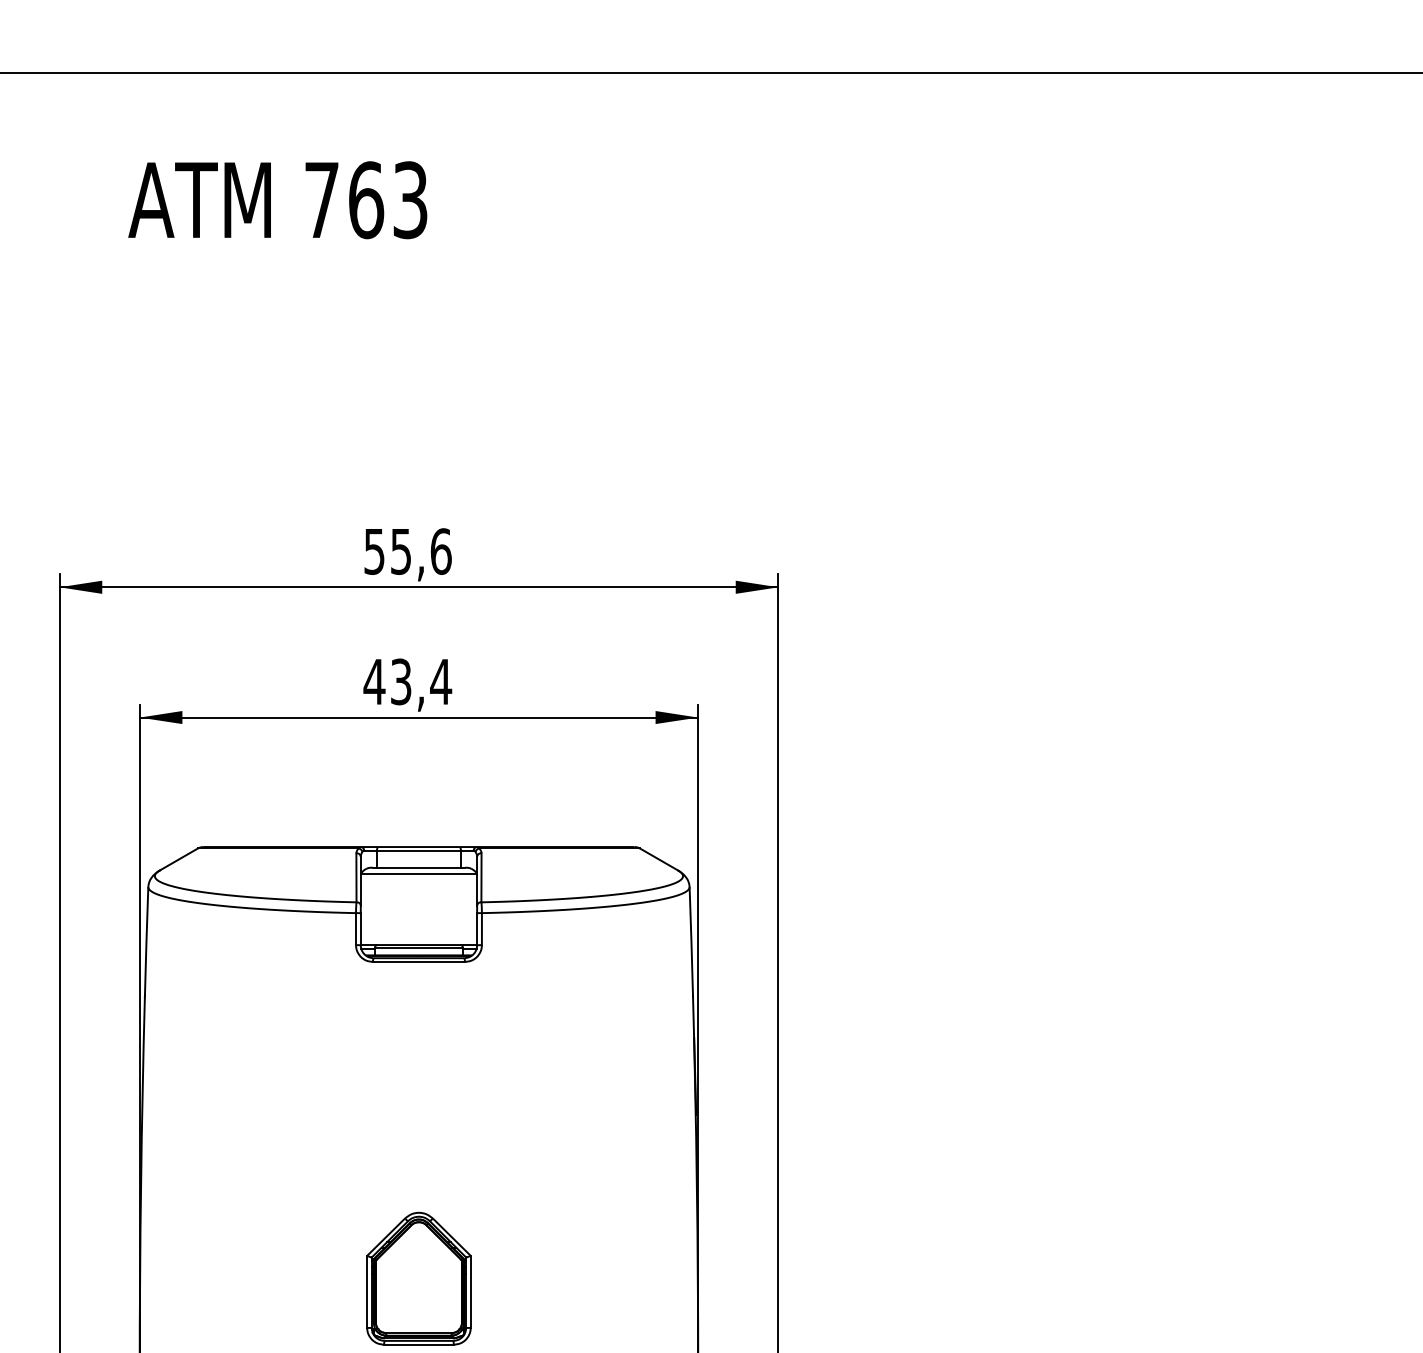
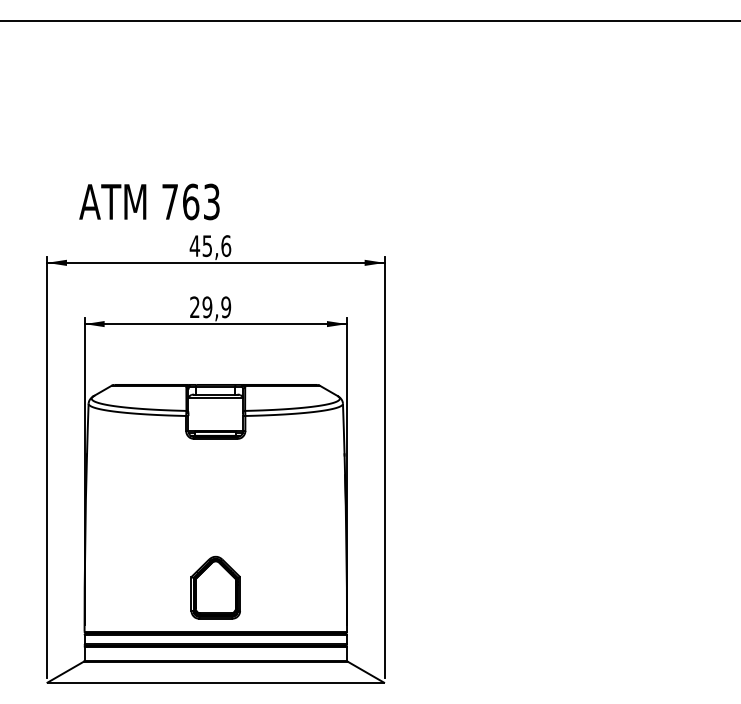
text: (277, 199) -> (149, 201), moved
text: (373, 552) -> (194, 246), 55,6 -> 45,6
text: (407, 682) -> (210, 307), 43,4 -> 29,9

